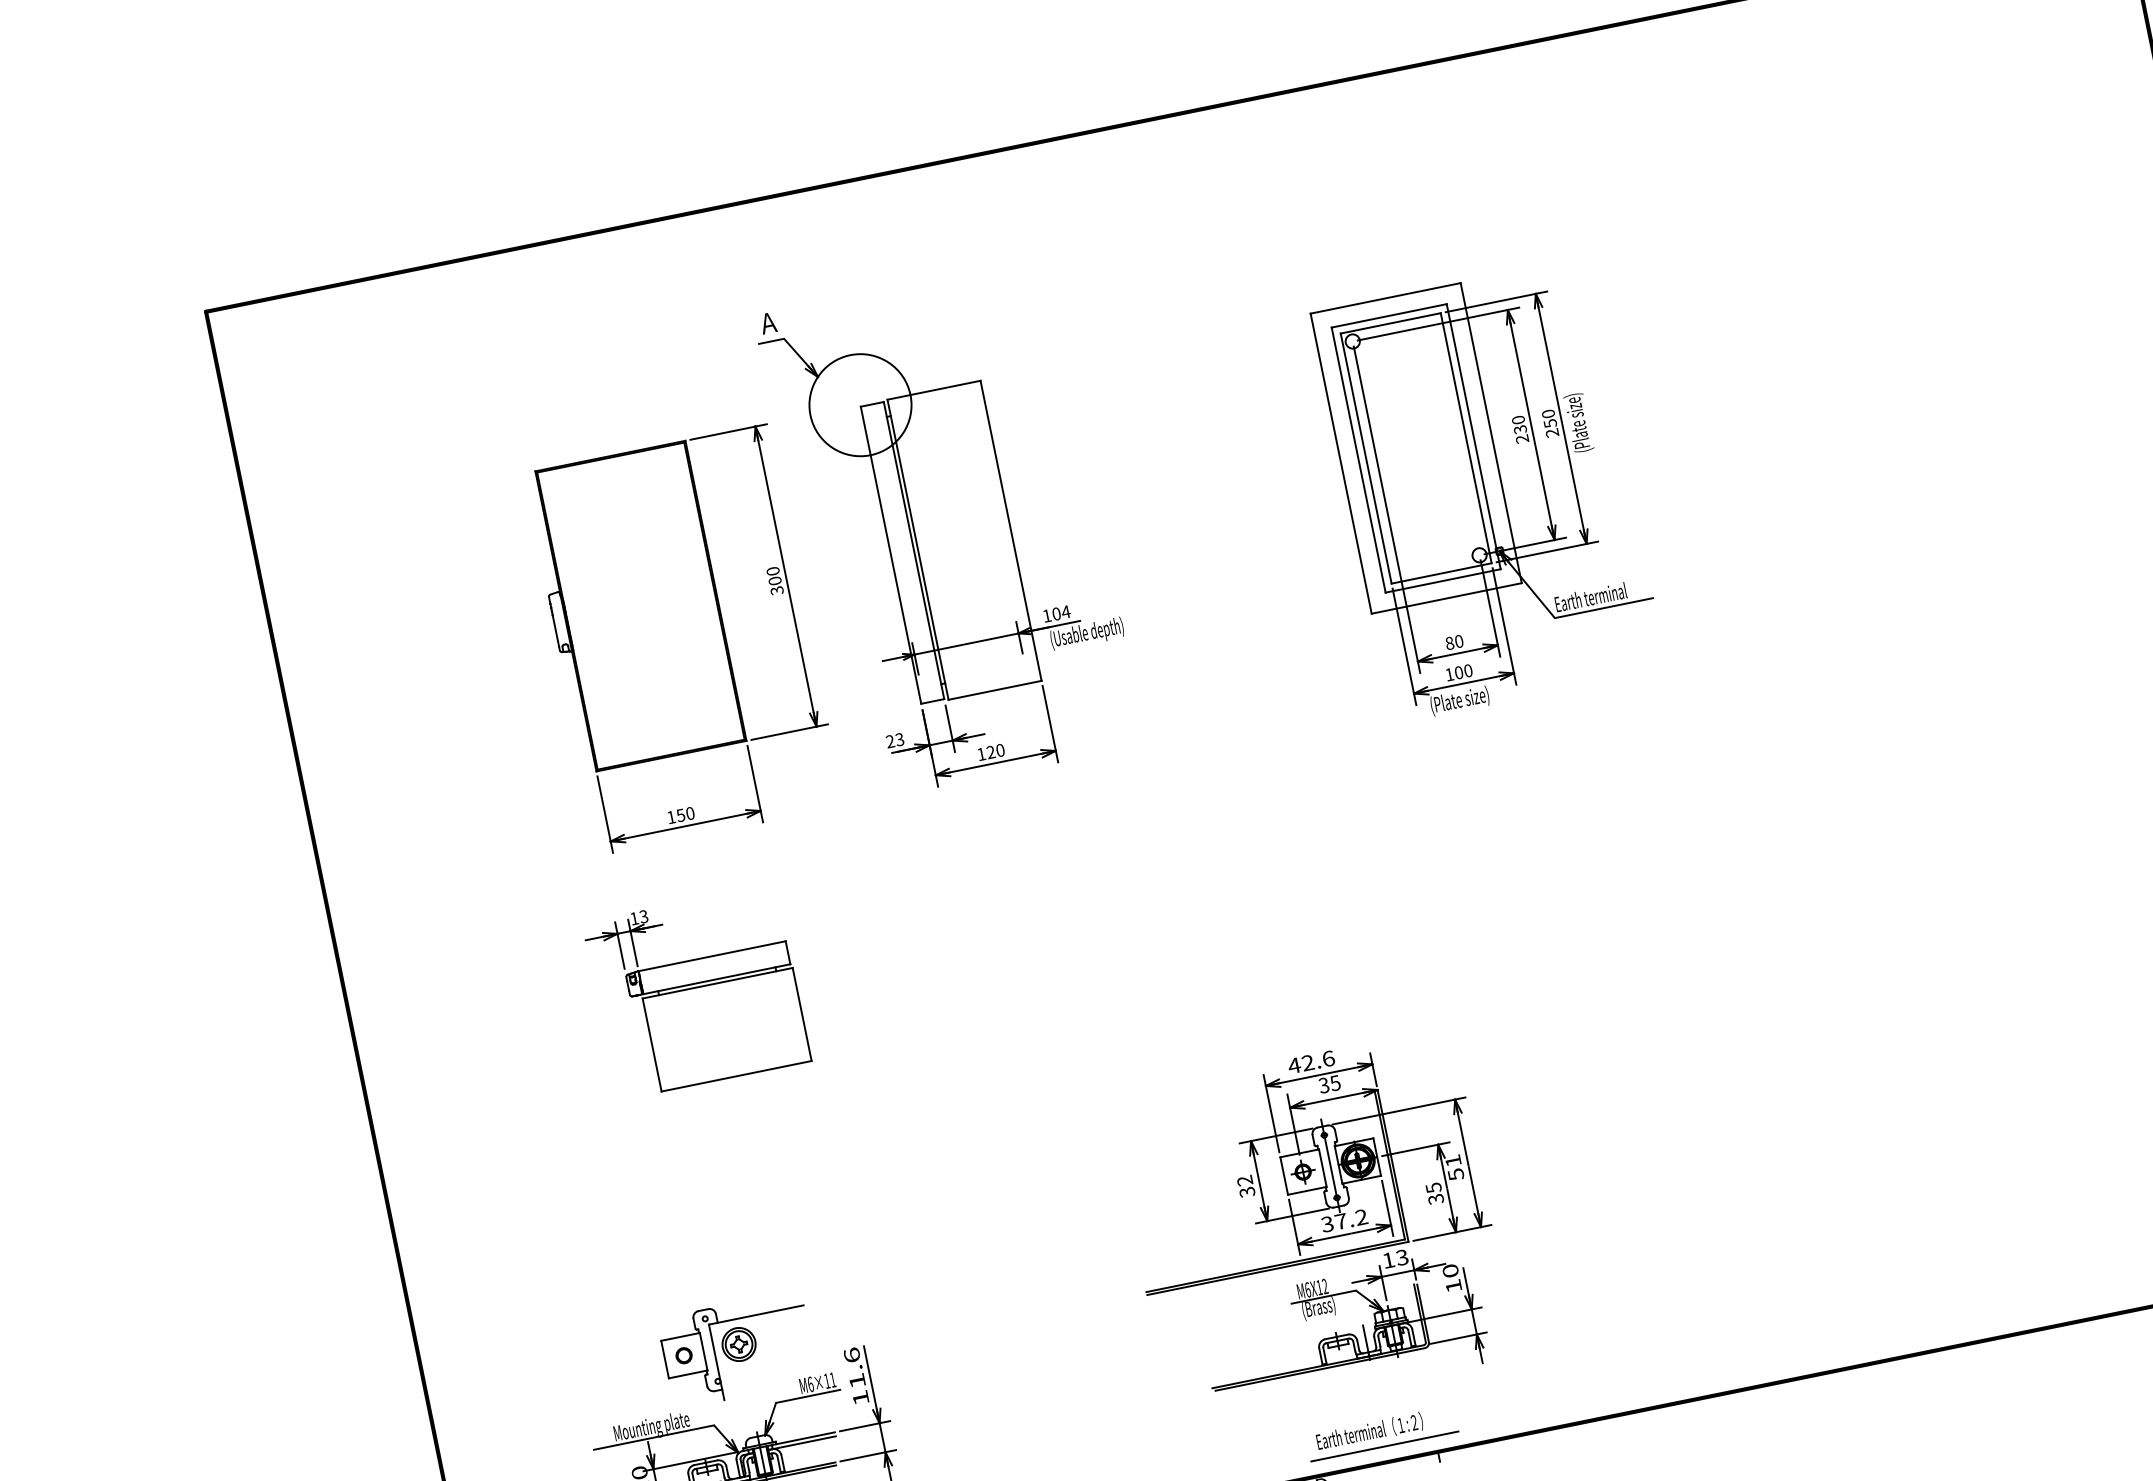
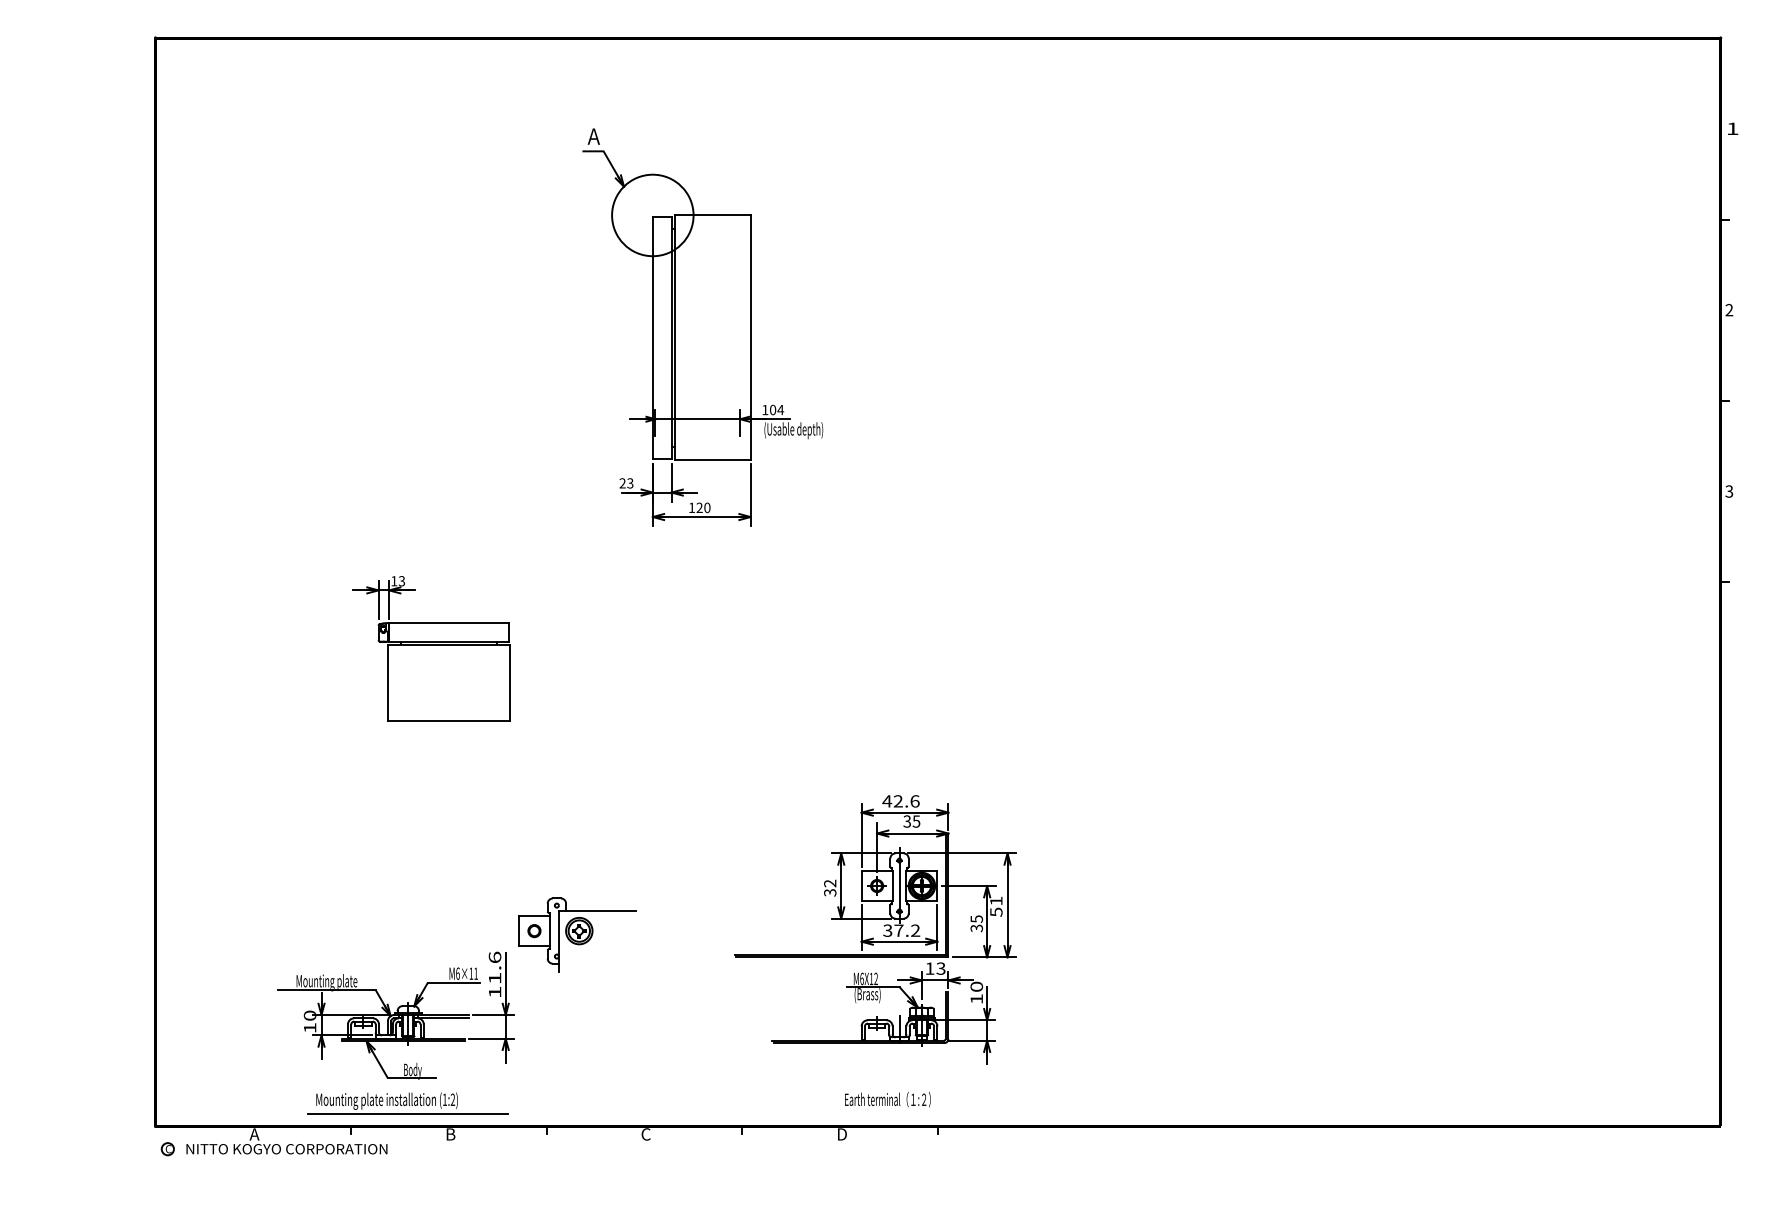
part: (1488, 490) -> (1130, 382), removed
part: (684, 639) -> (477, 370), removed
part: (737, 1349) -> (577, 934), moved
line: (1385, 1446) -> (897, 1113), removed

